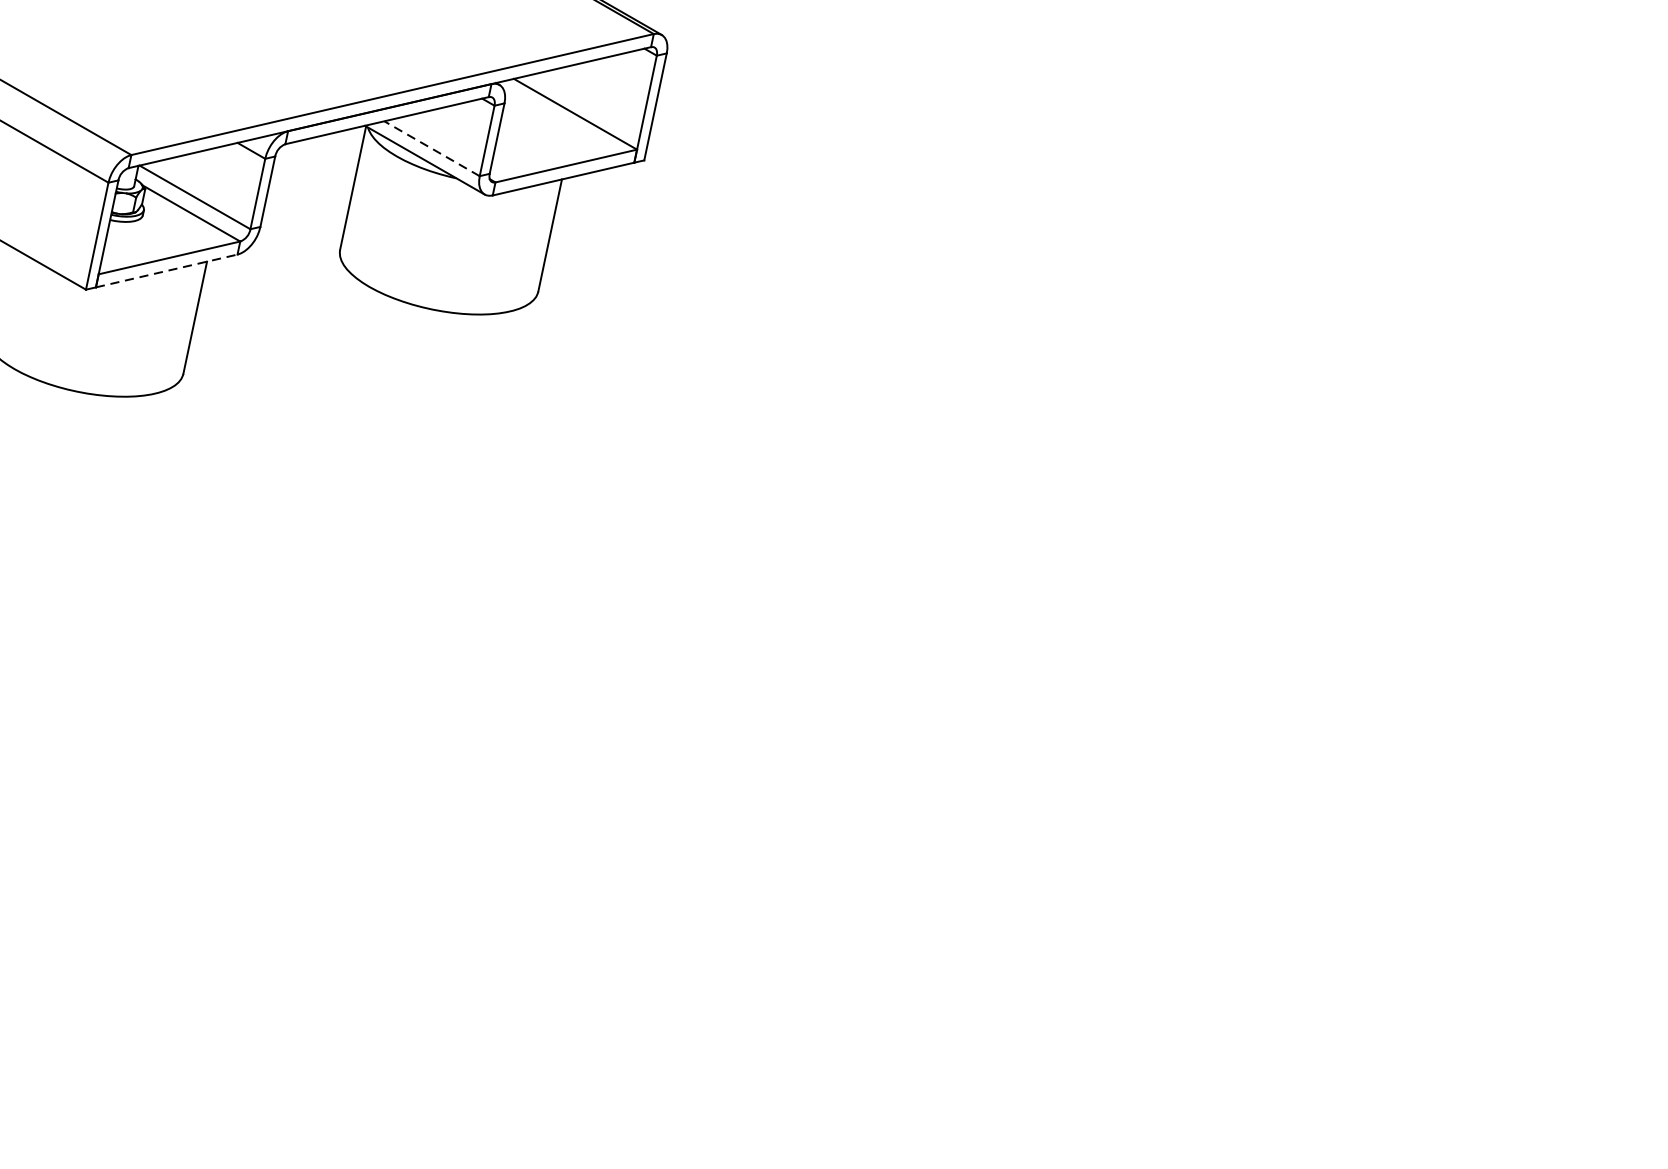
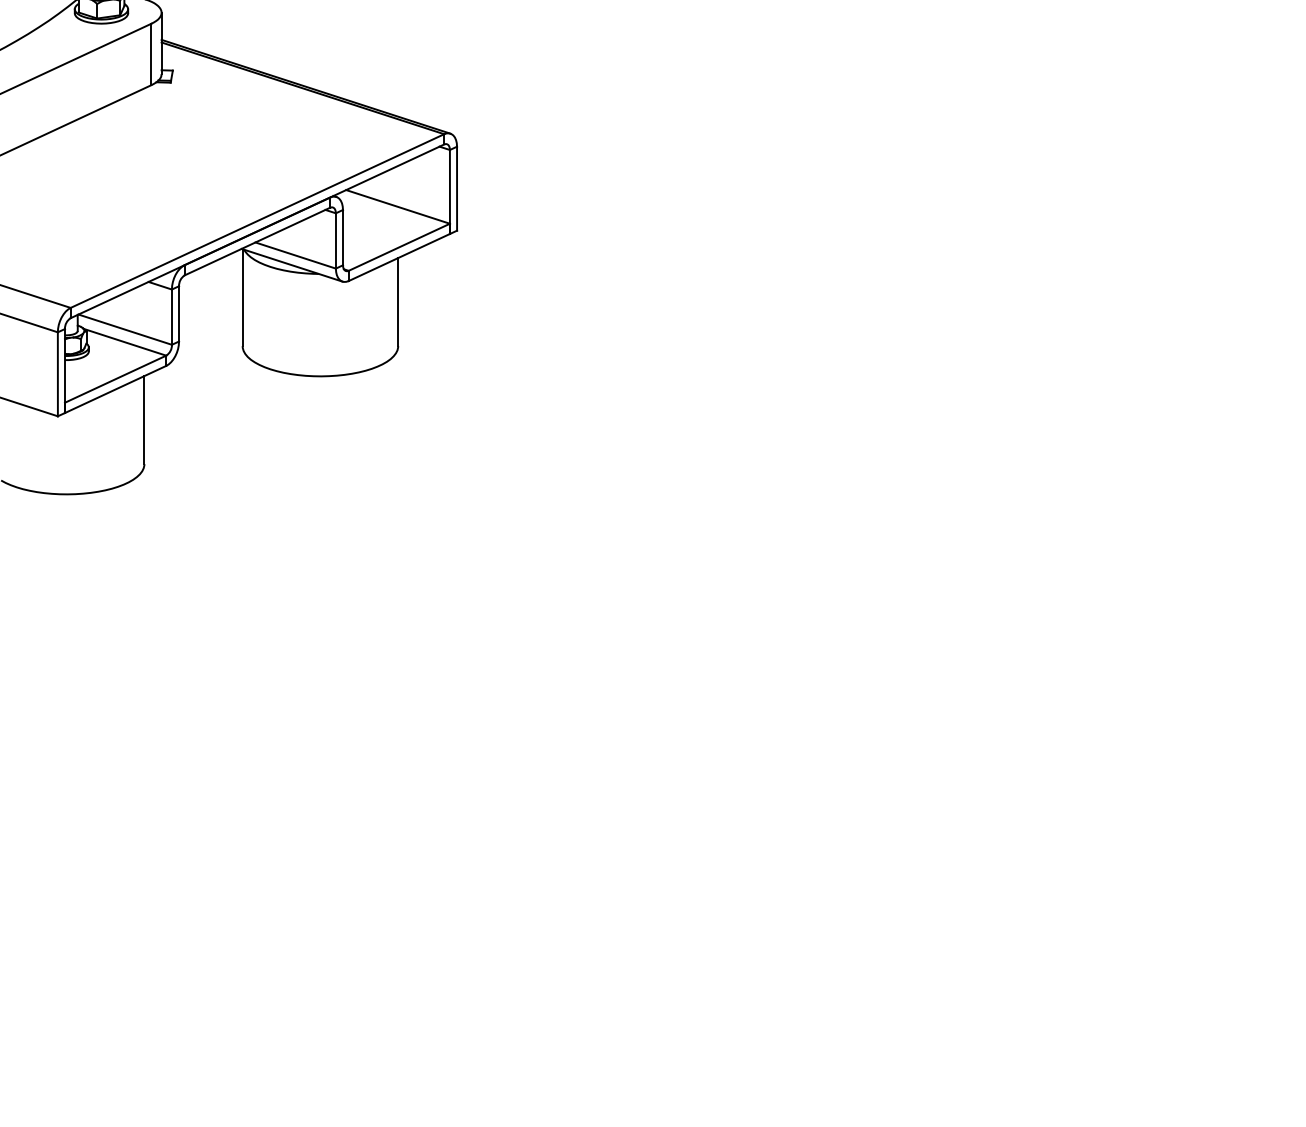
line: (431, 148) -> (295, 255), dashed -> solid
line: (166, 270) -> (115, 389), dashed -> solid

